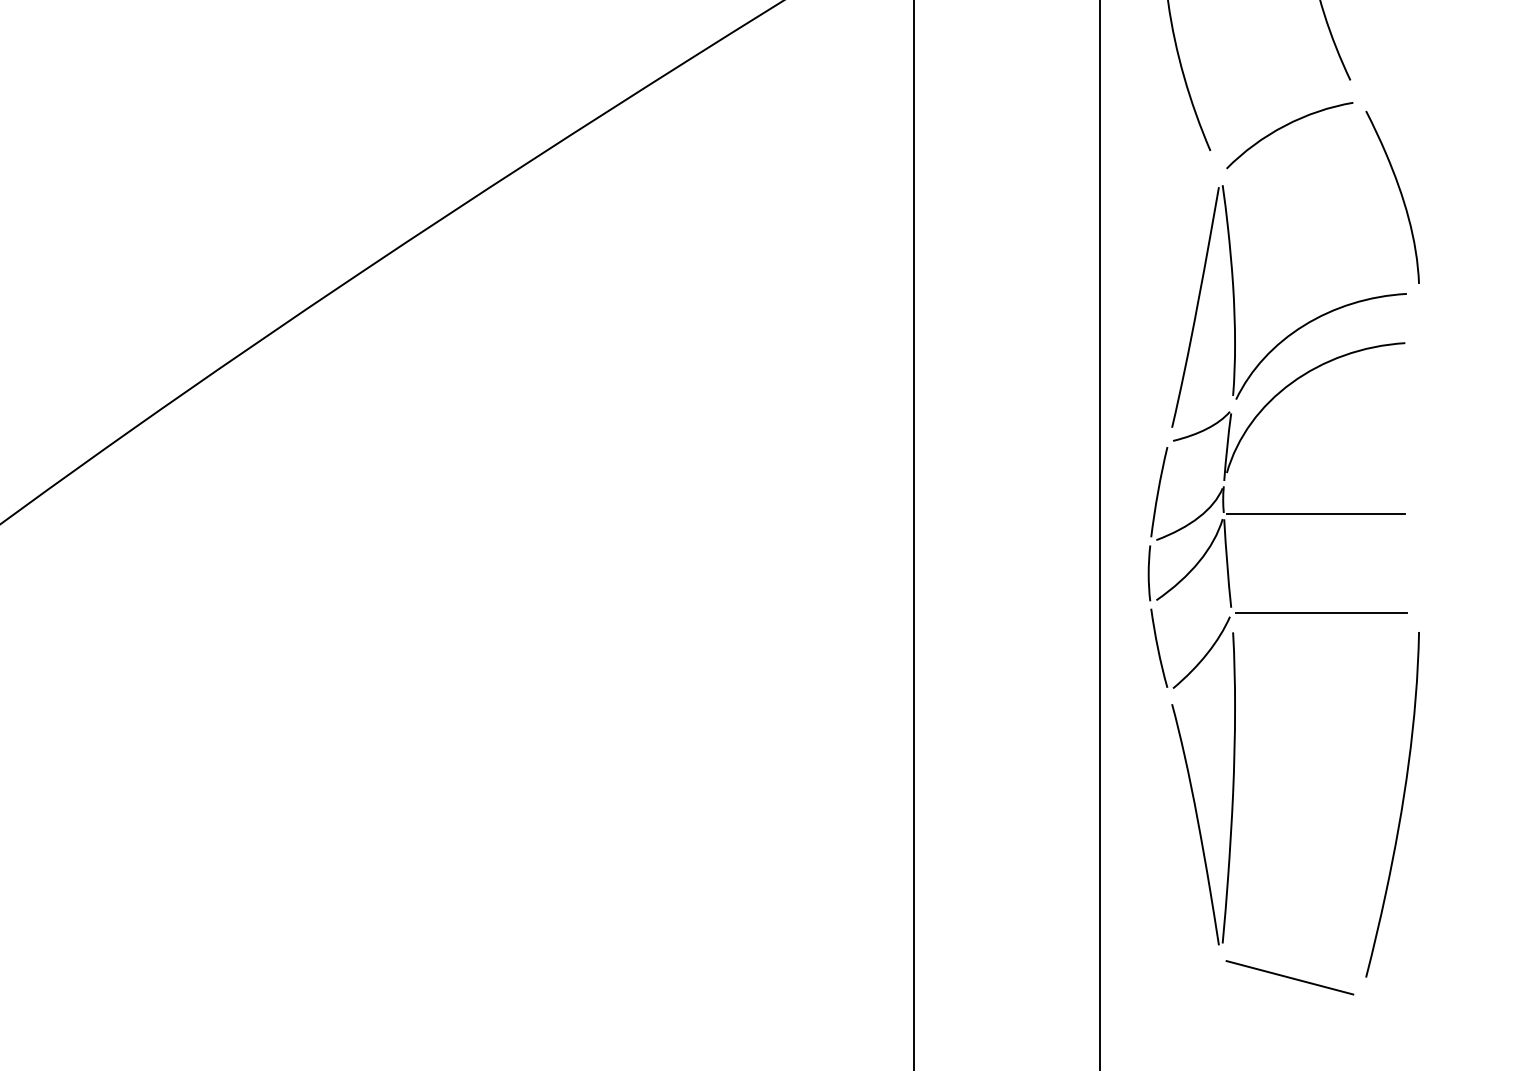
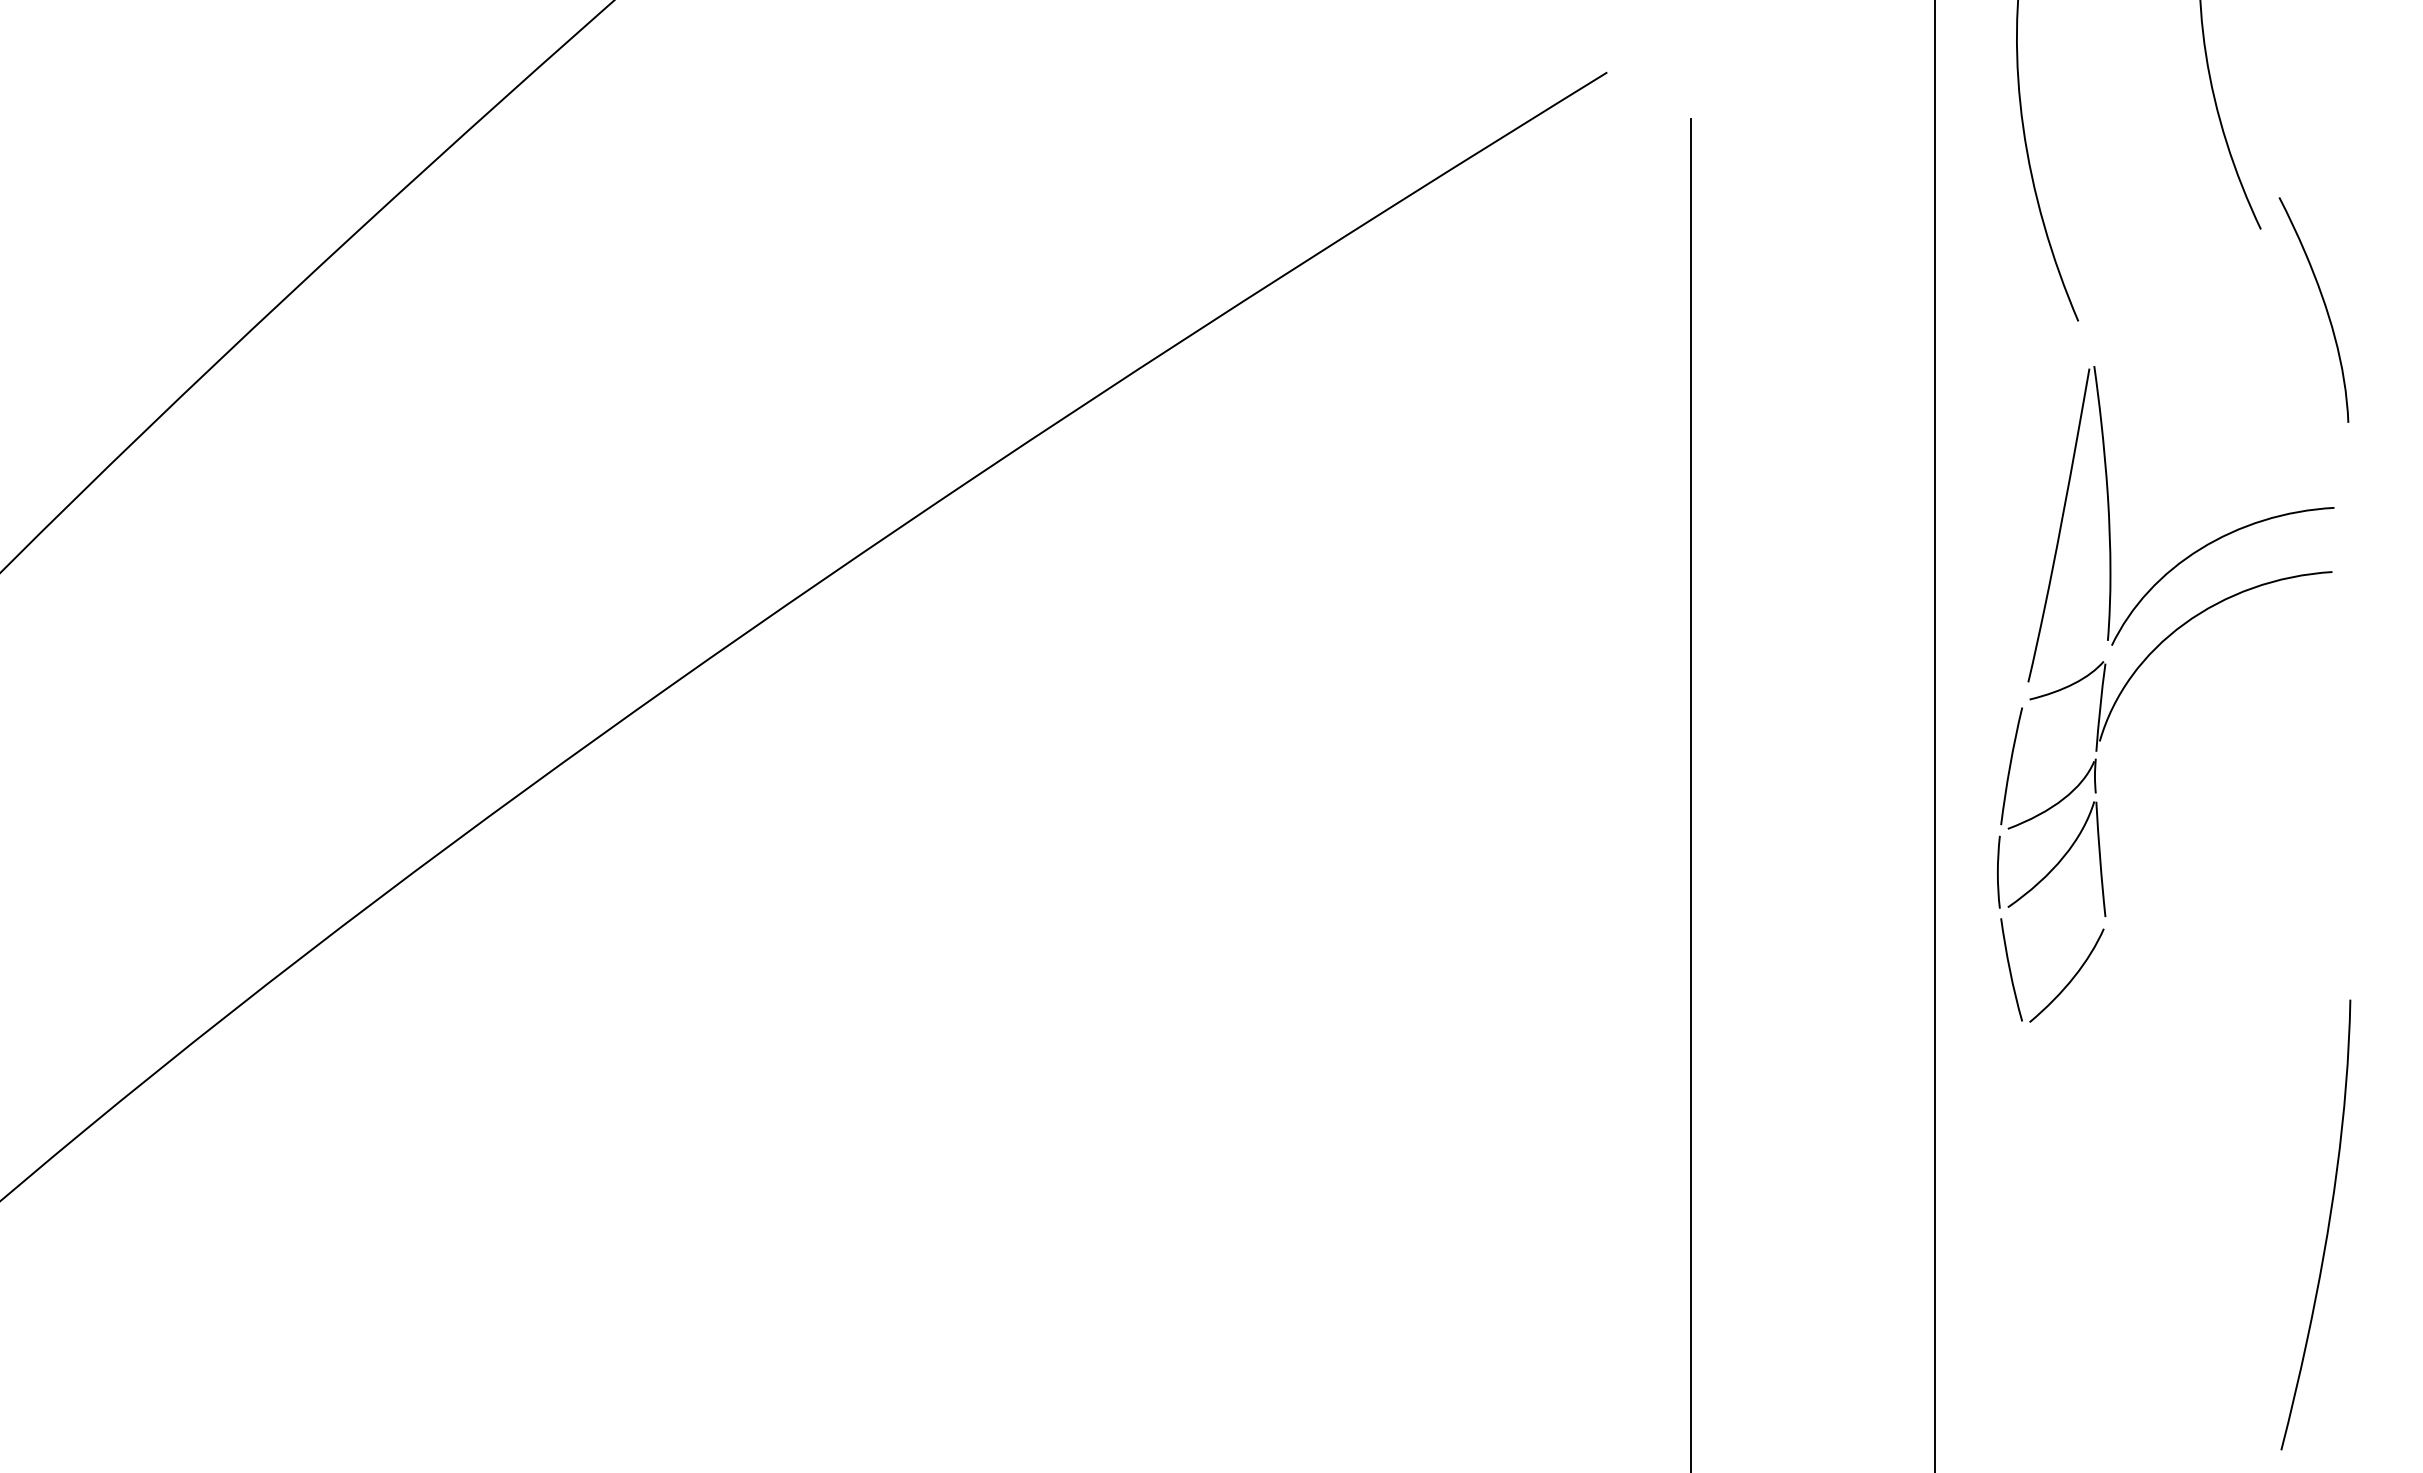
curve: (1285, 126) -> (2176, 289), removed
curve: (1400, 194) -> (2324, 306), moved
line: (1315, 514) -> (2215, 795), removed
line: (1320, 612) -> (2222, 923), removed
part: (1192, 789) -> (2055, 1154), removed
curve: (1401, 805) -> (2327, 1225), moved
line: (1289, 977) -> (2181, 1399), removed

